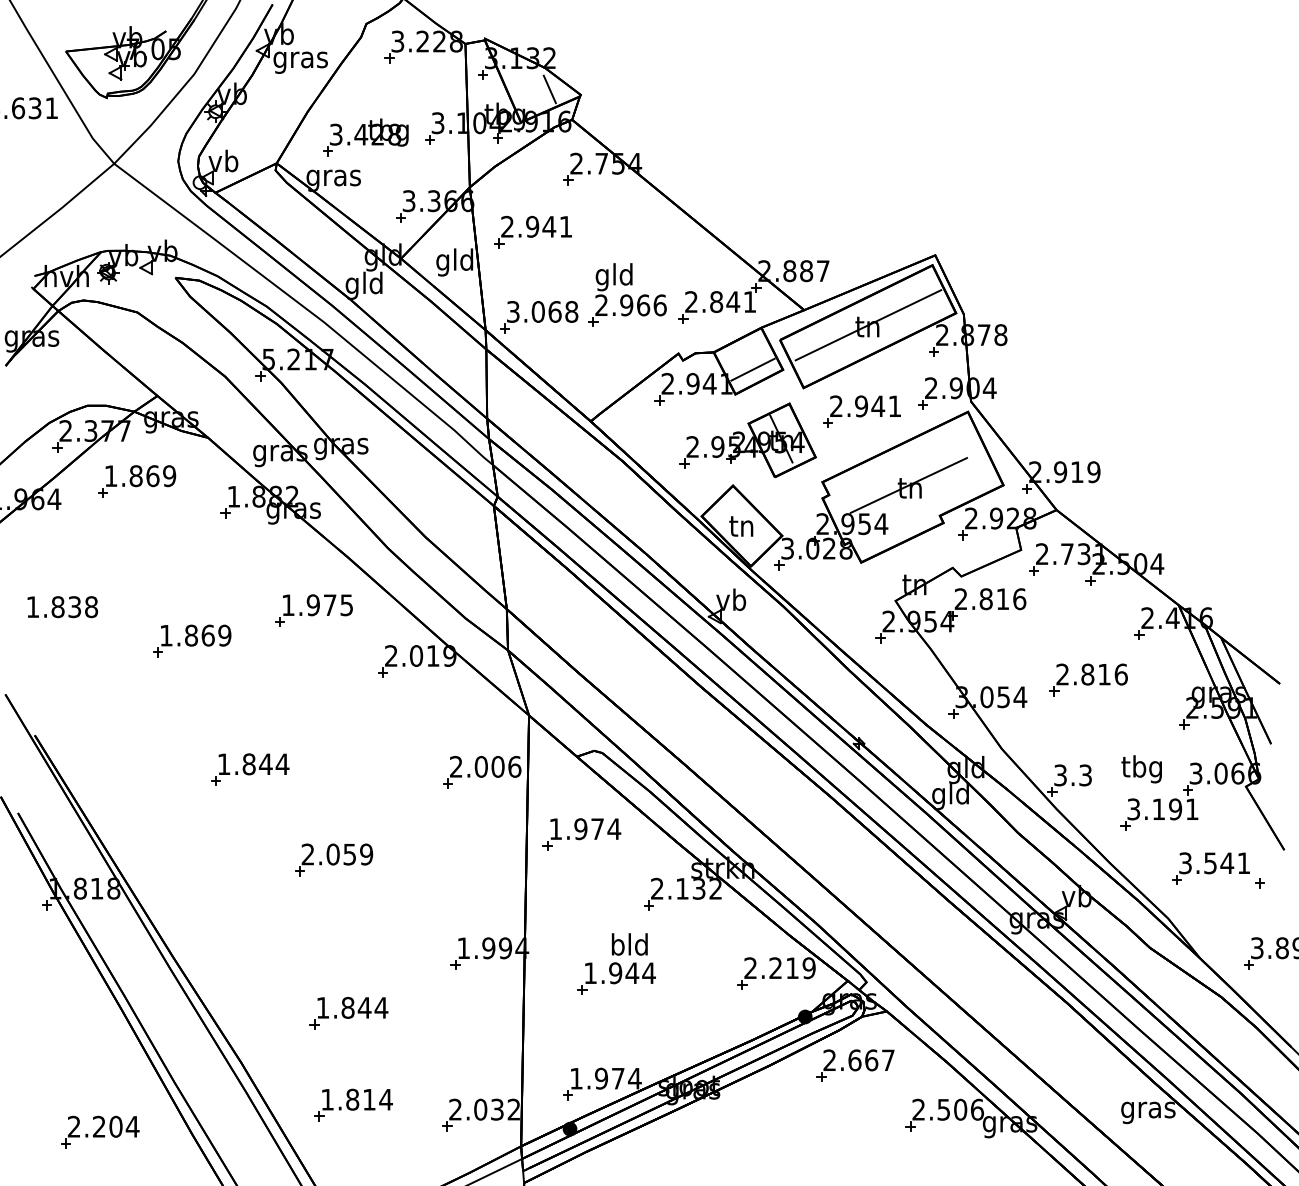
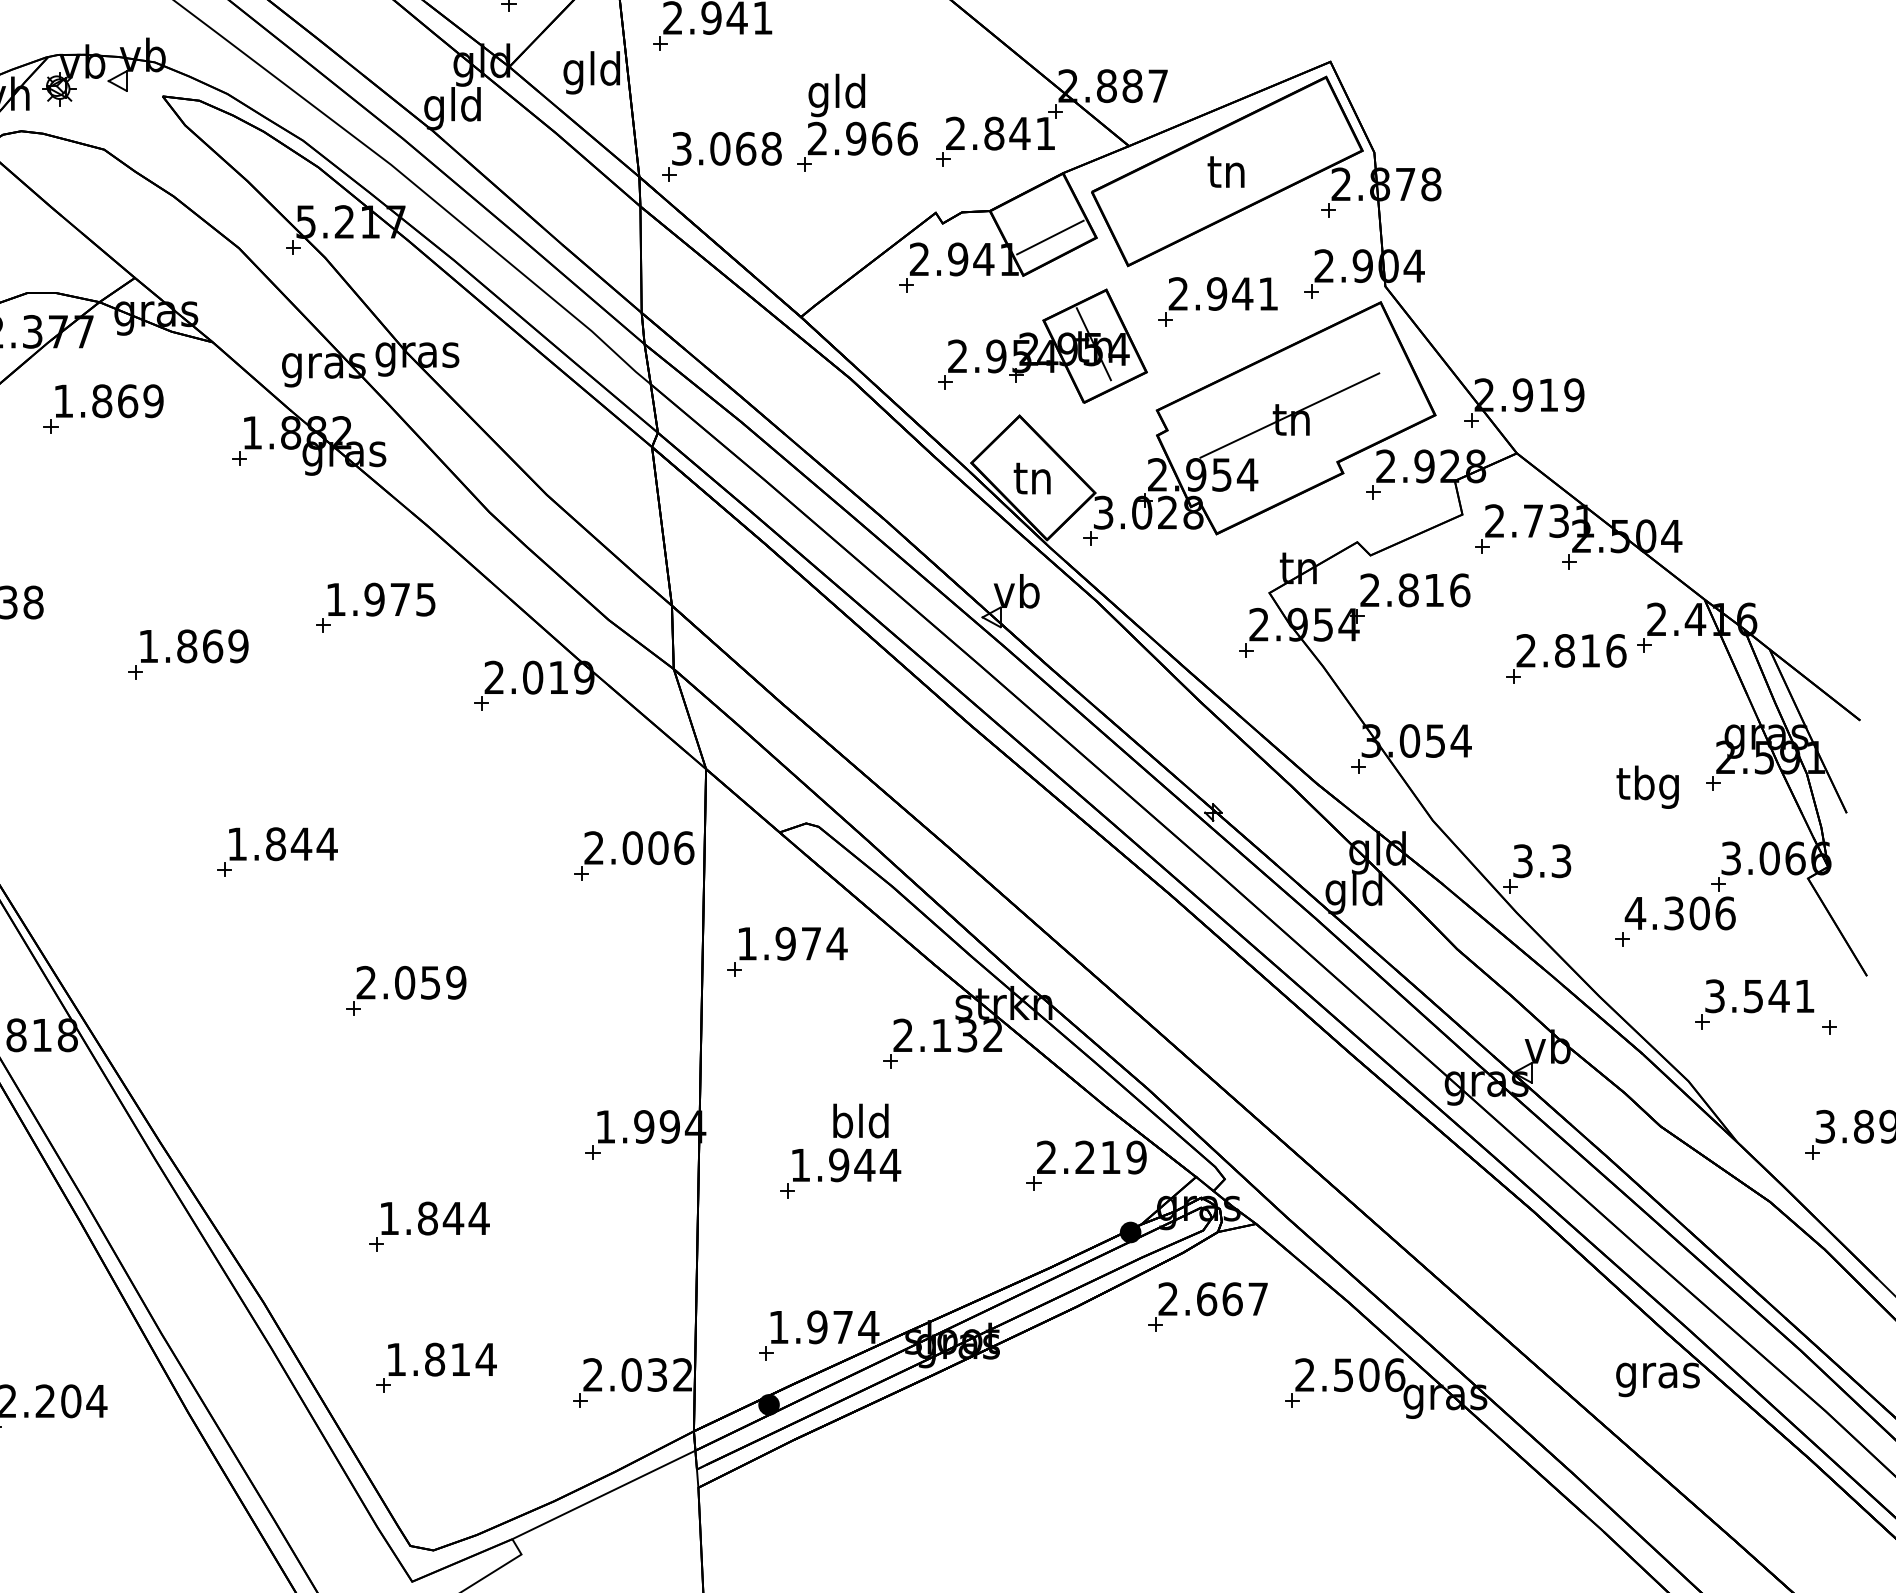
line: (868, 325) -> (1227, 169), removed
part: (1088, 679) -> (1565, 658), moved
text: (1141, 769) -> (1647, 787), moved
text: (1162, 809) -> (1679, 913), 3.191 -> 4.306

